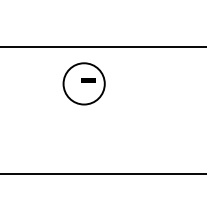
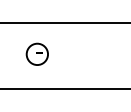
part: (82, 82) -> (36, 53), moved

